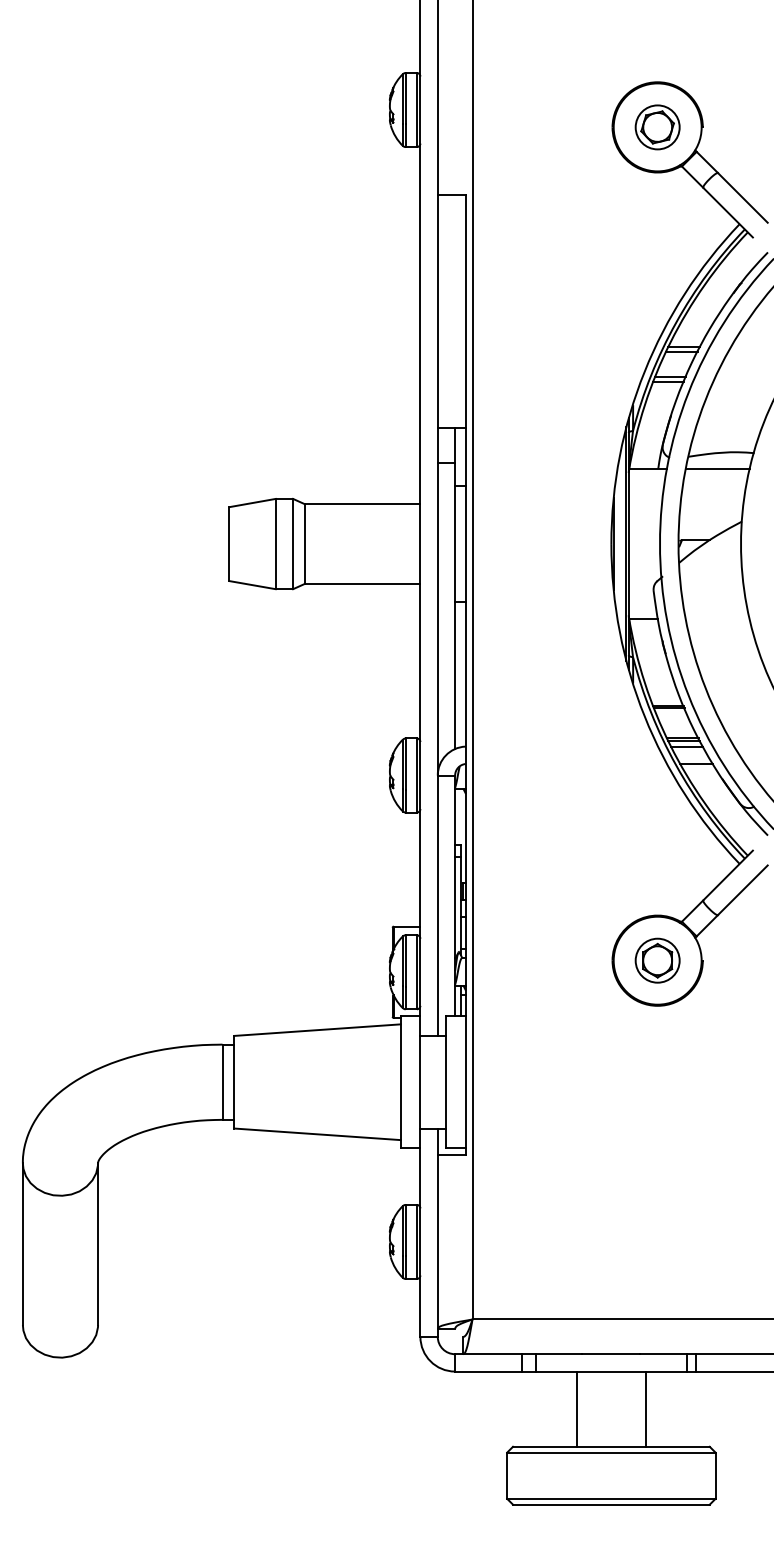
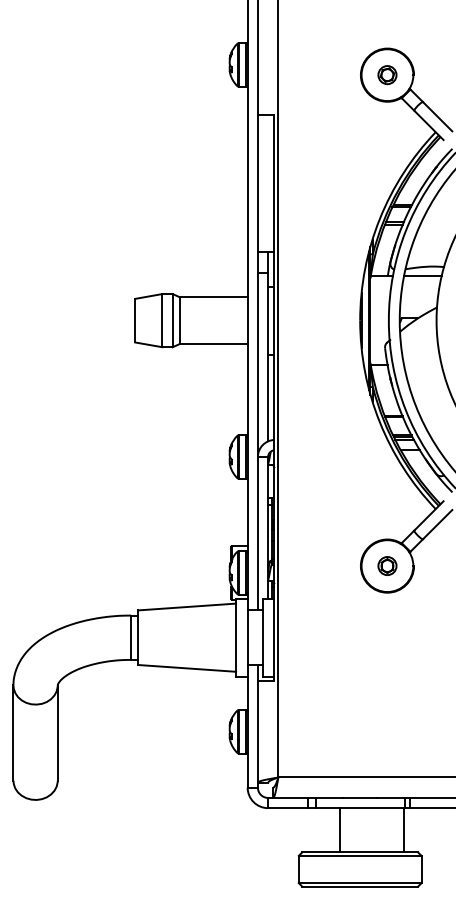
part: (657, 126) -> (387, 74), size x0.7
part: (657, 959) -> (387, 565), size x0.7
line: (645, 1409) -> (403, 830), moved

